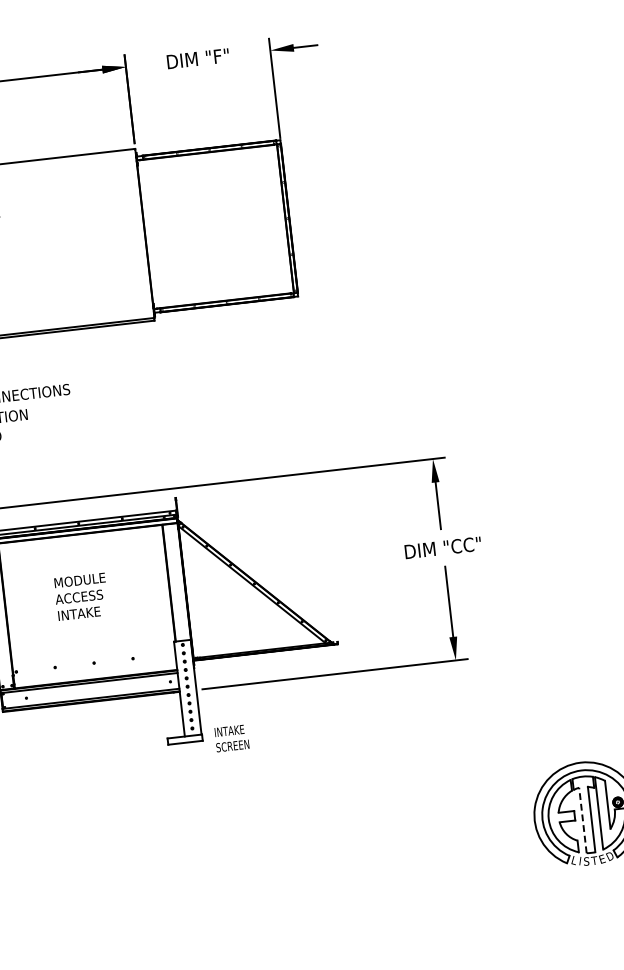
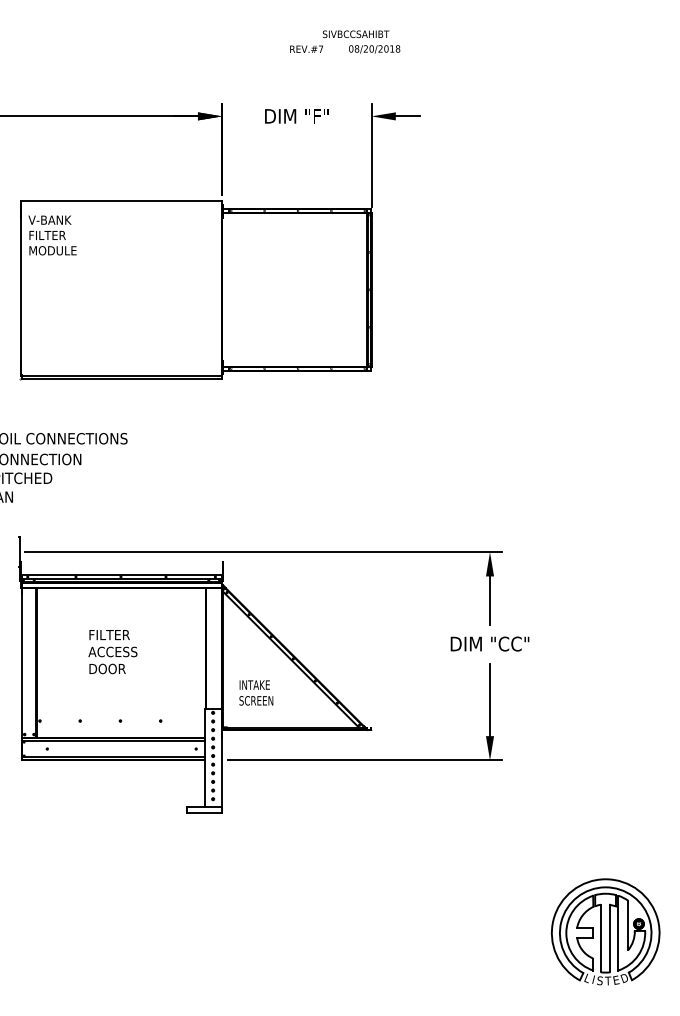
text: (79, 579) -> (115, 634), MODULE -> FILTER
text: (79, 613) -> (111, 668), INTAKE -> DOOR
text: (232, 737) -> (256, 692), moved
line: (583, 820) -> (601, 938), dashed -> solid

